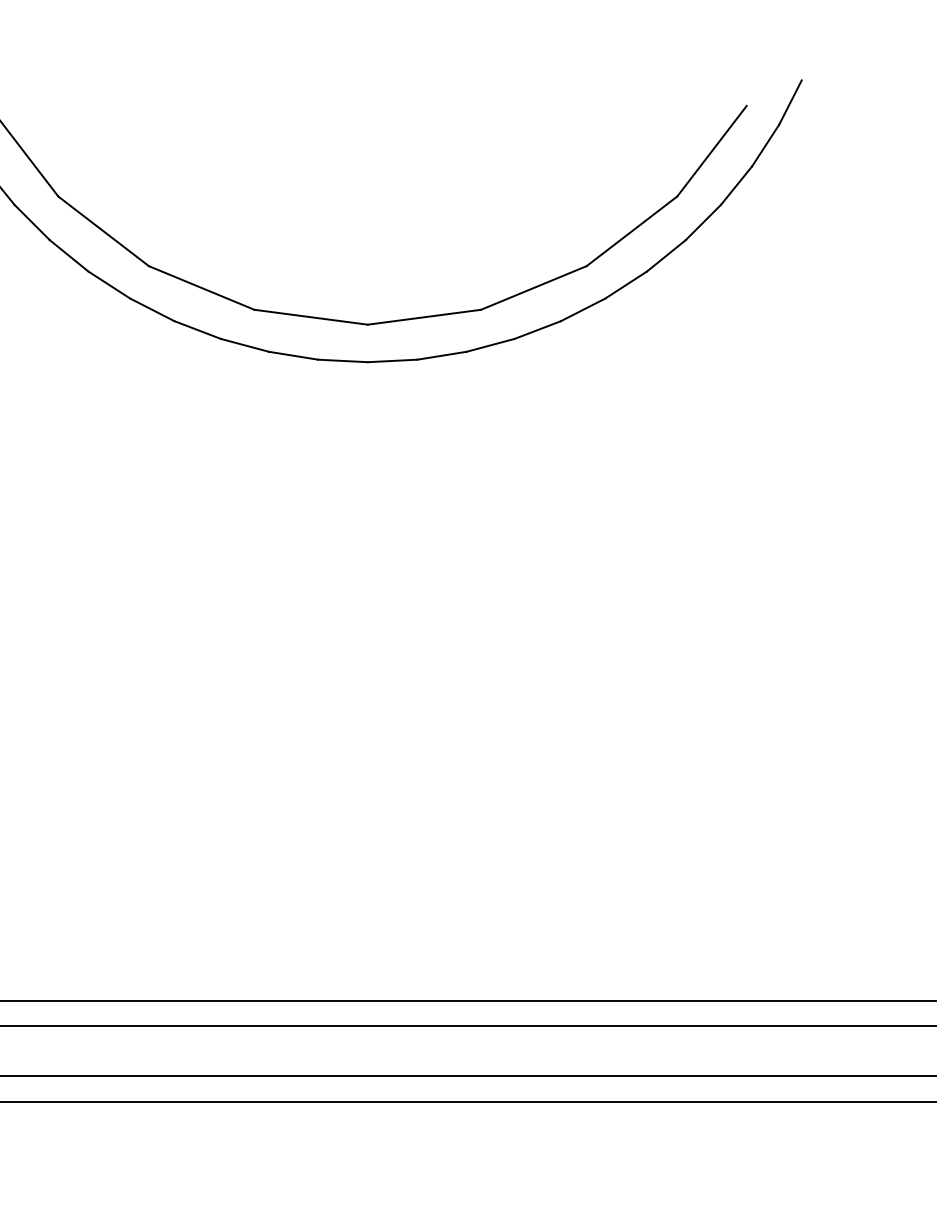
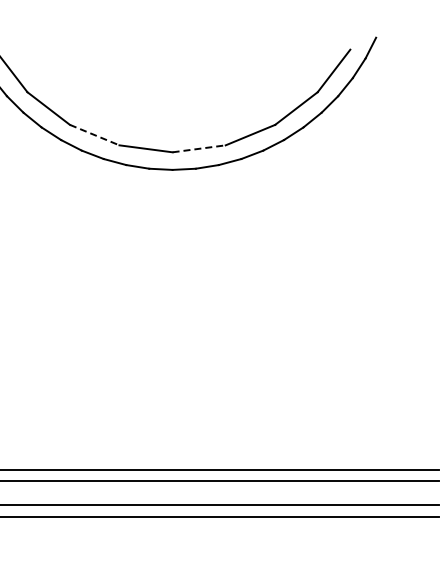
line: (201, 288) -> (94, 135), solid -> dashed
line: (425, 316) -> (199, 148), solid -> dashed

